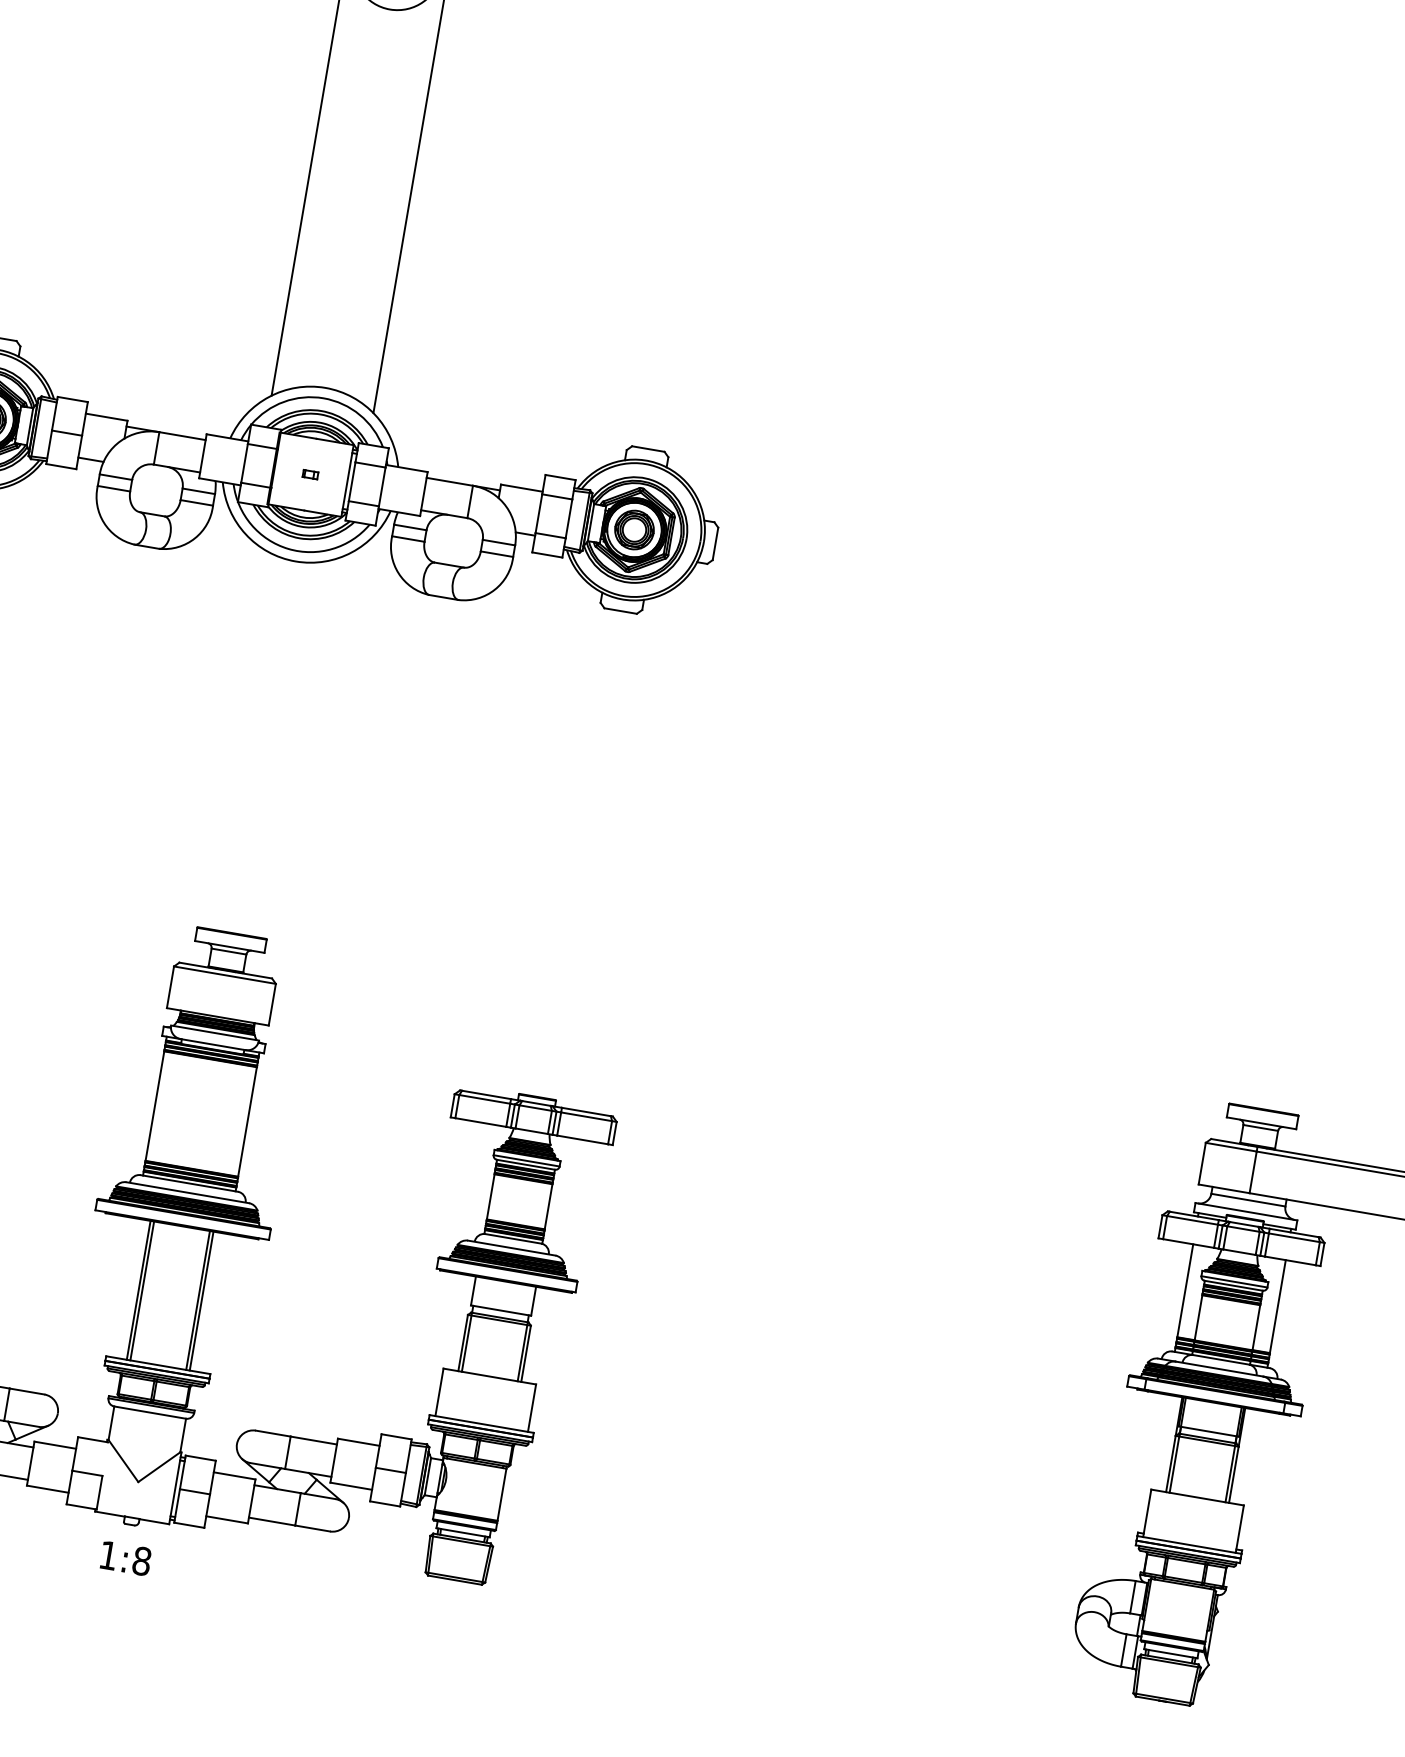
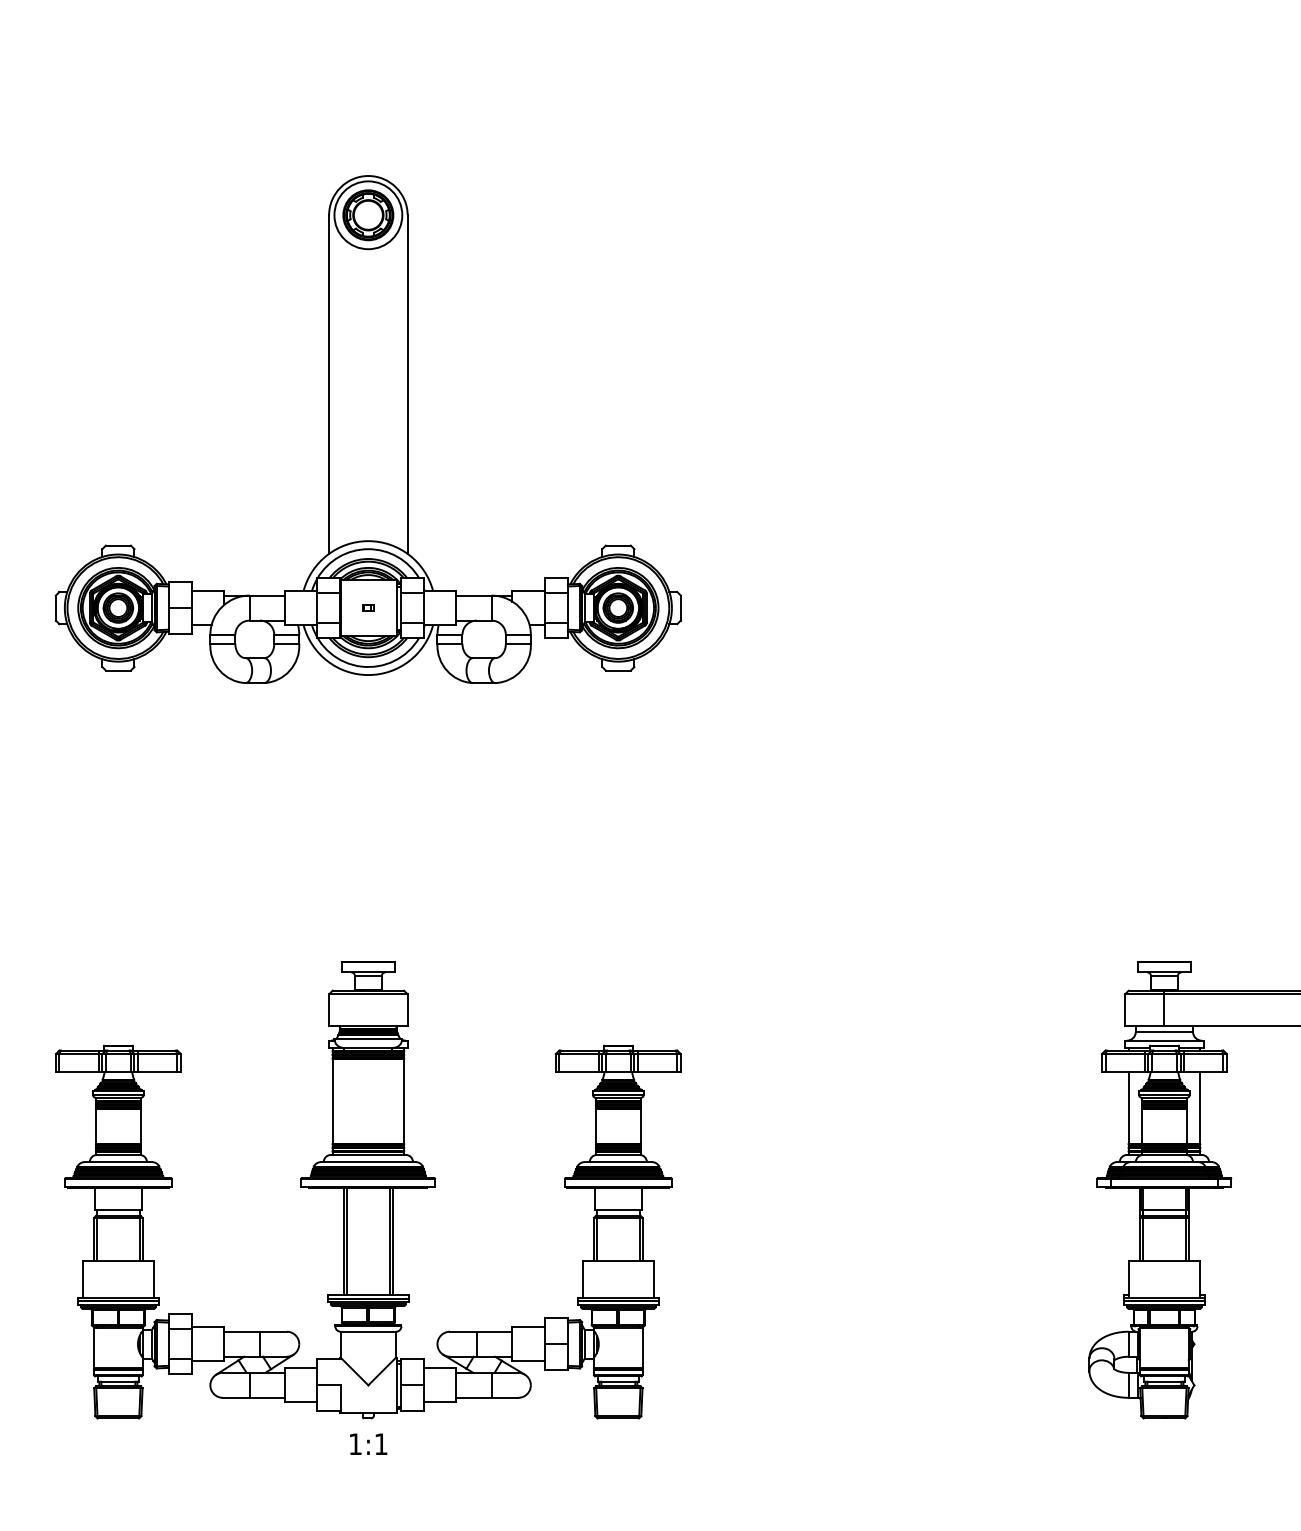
text: (140, 1561) -> (380, 1444), 1:8 -> 1:1

